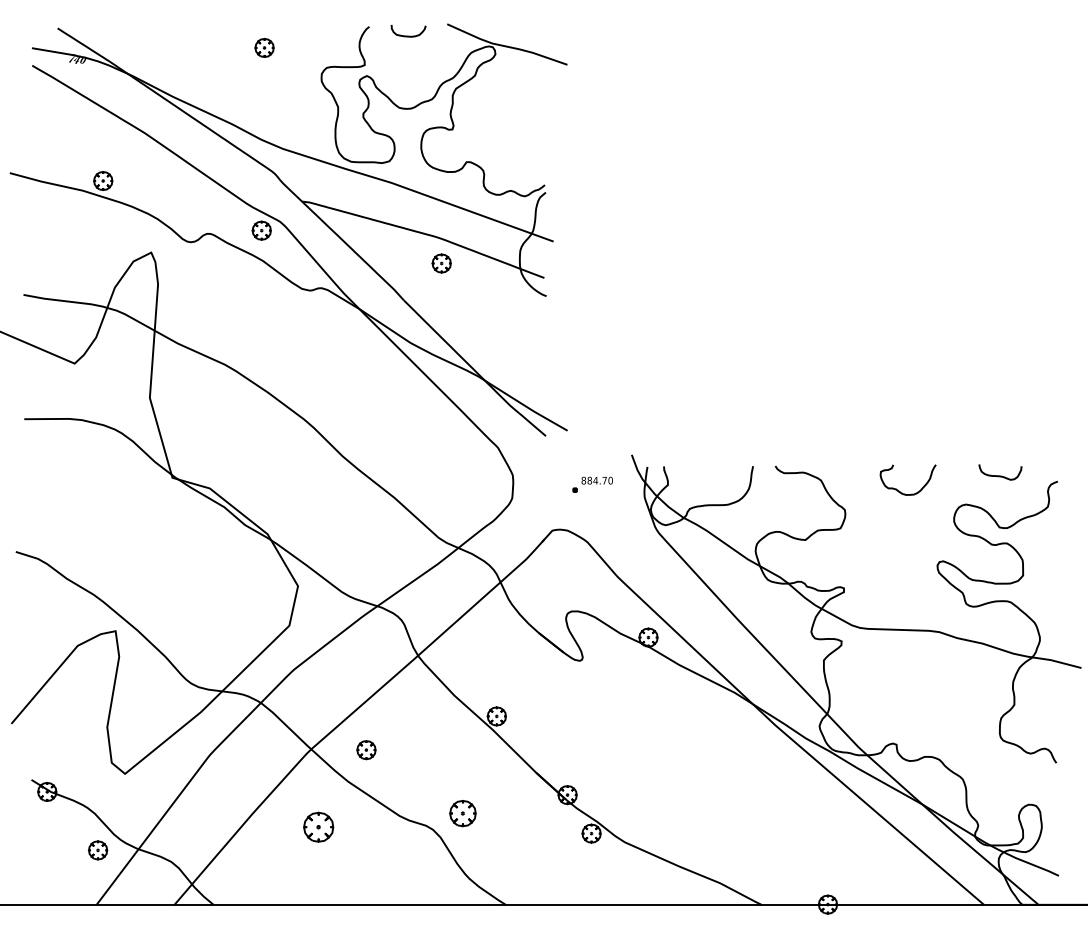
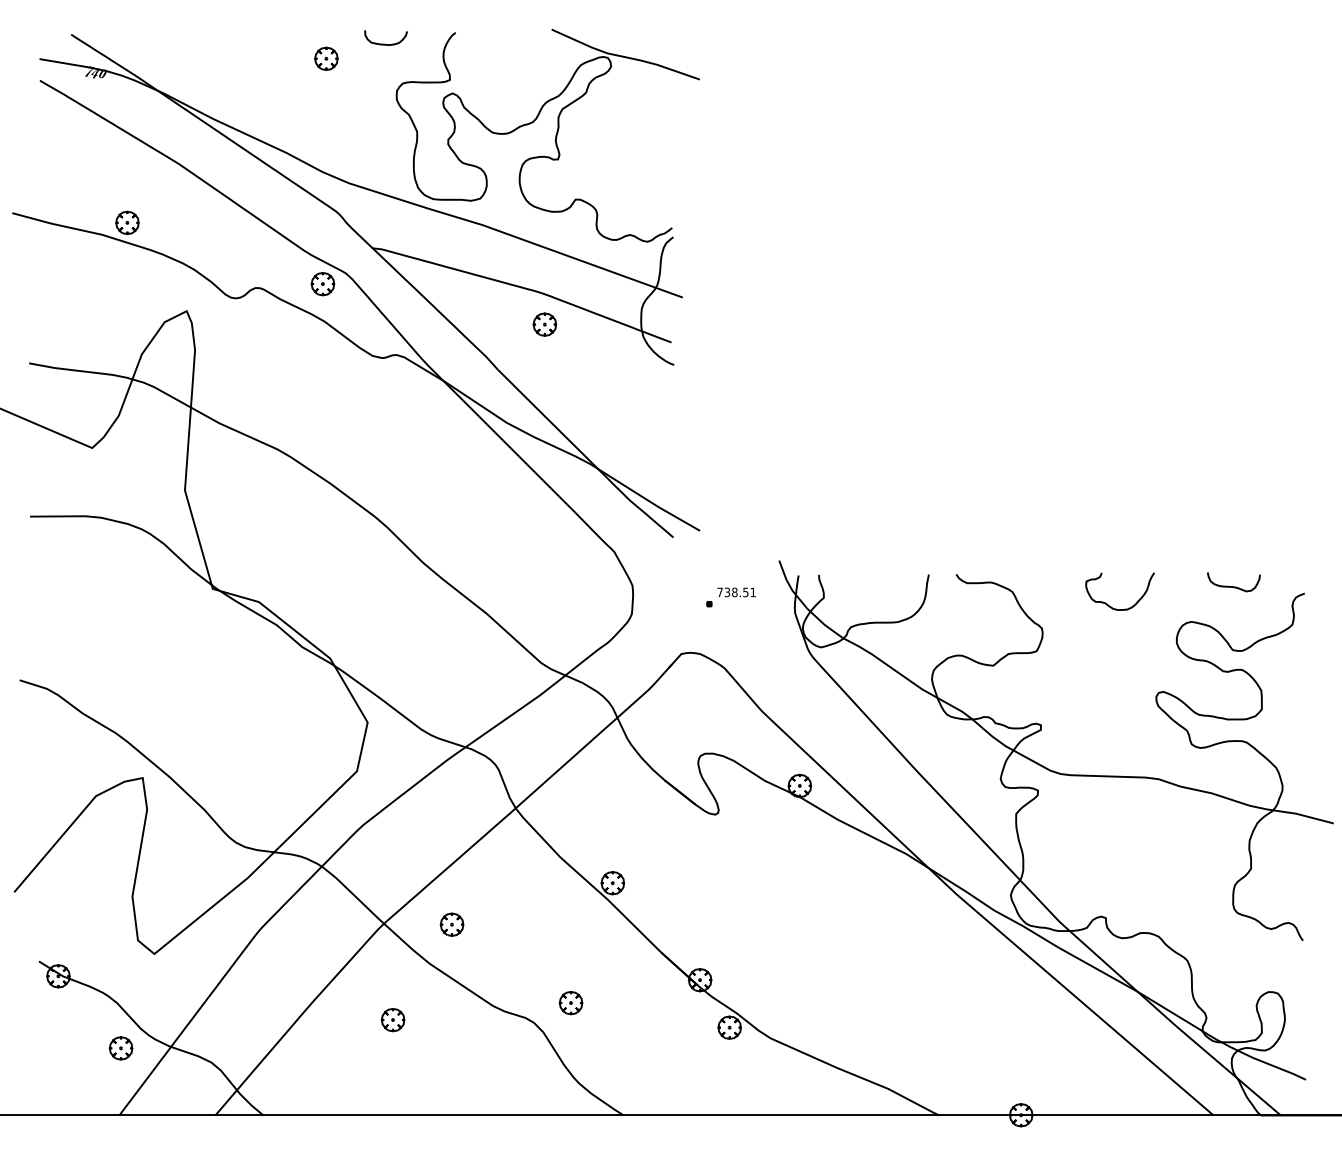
curve: (408, 35) -> (385, 43), moved
text: (597, 480) -> (736, 592), 884.70 -> 738.51
part: (462, 814) -> (570, 1003), size x0.71
part: (318, 827) -> (392, 1020), size x0.62

